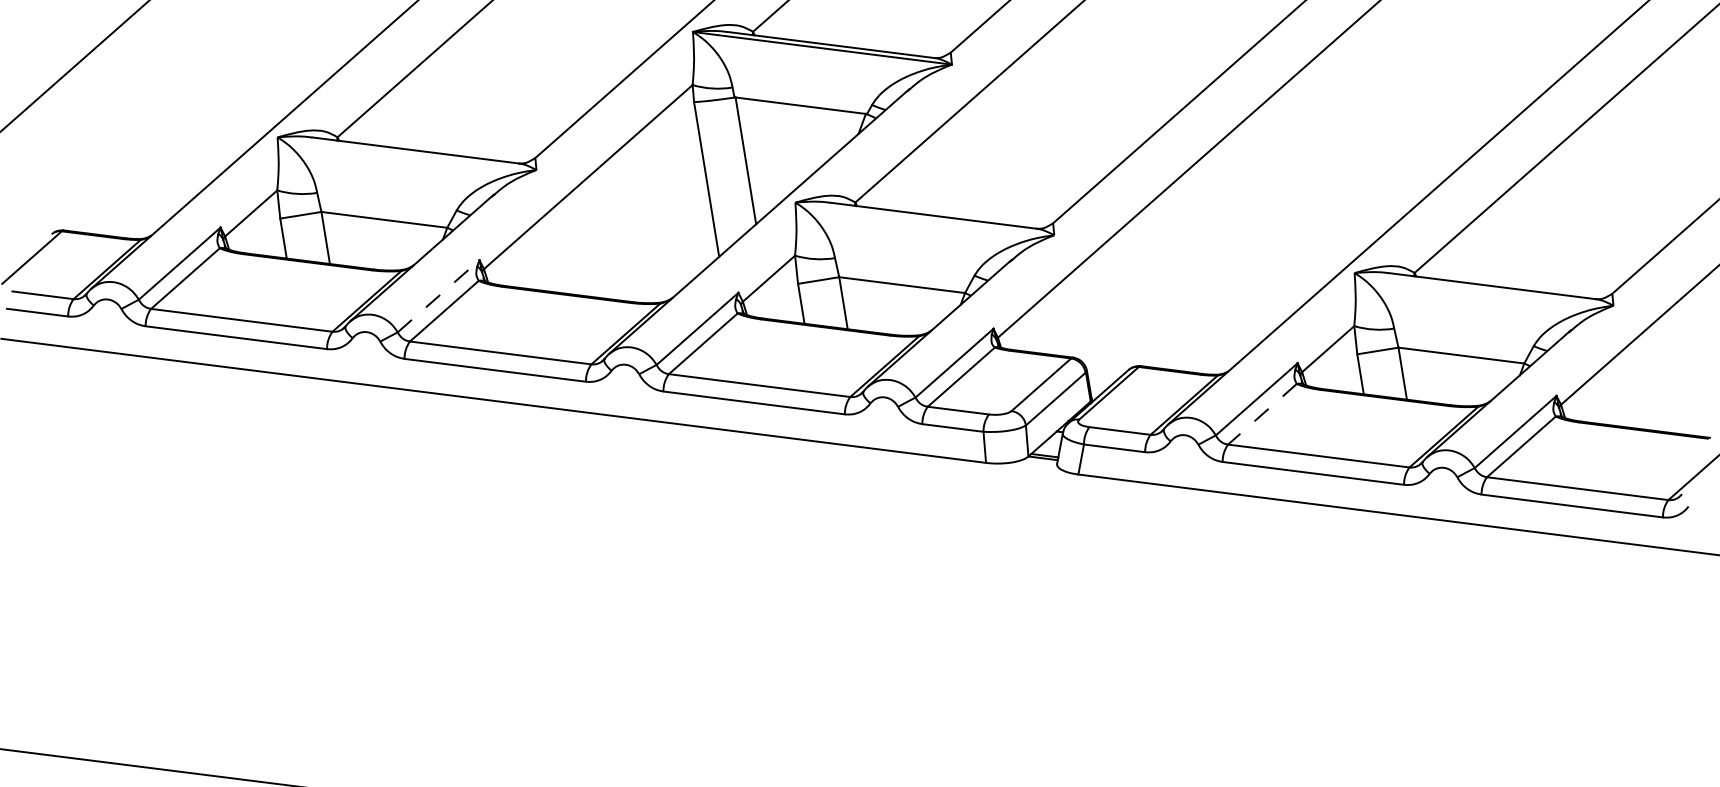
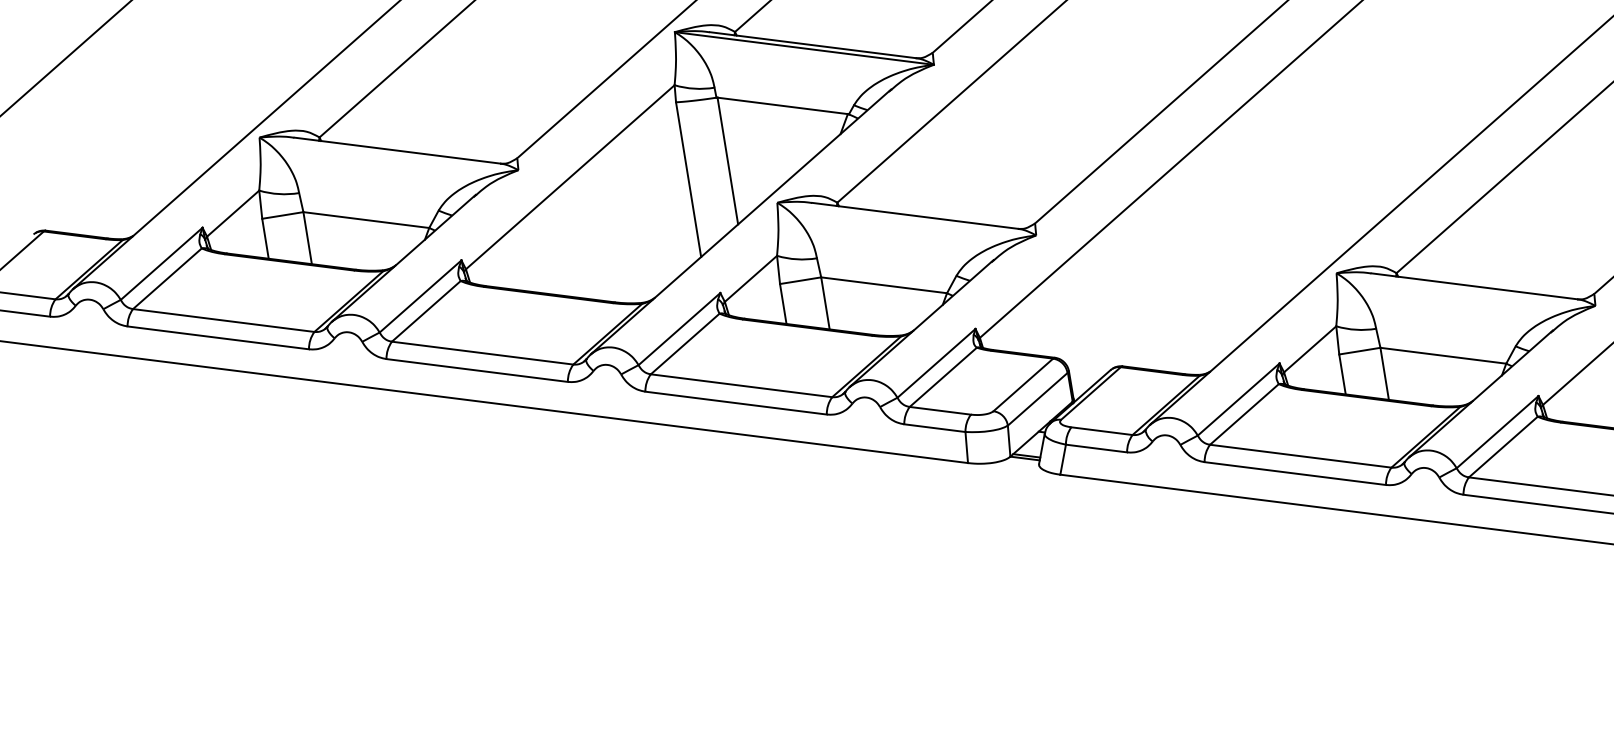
line: (439, 295) -> (421, 295), dashed -> solid
line: (1262, 414) -> (1244, 414), dashed -> solid

